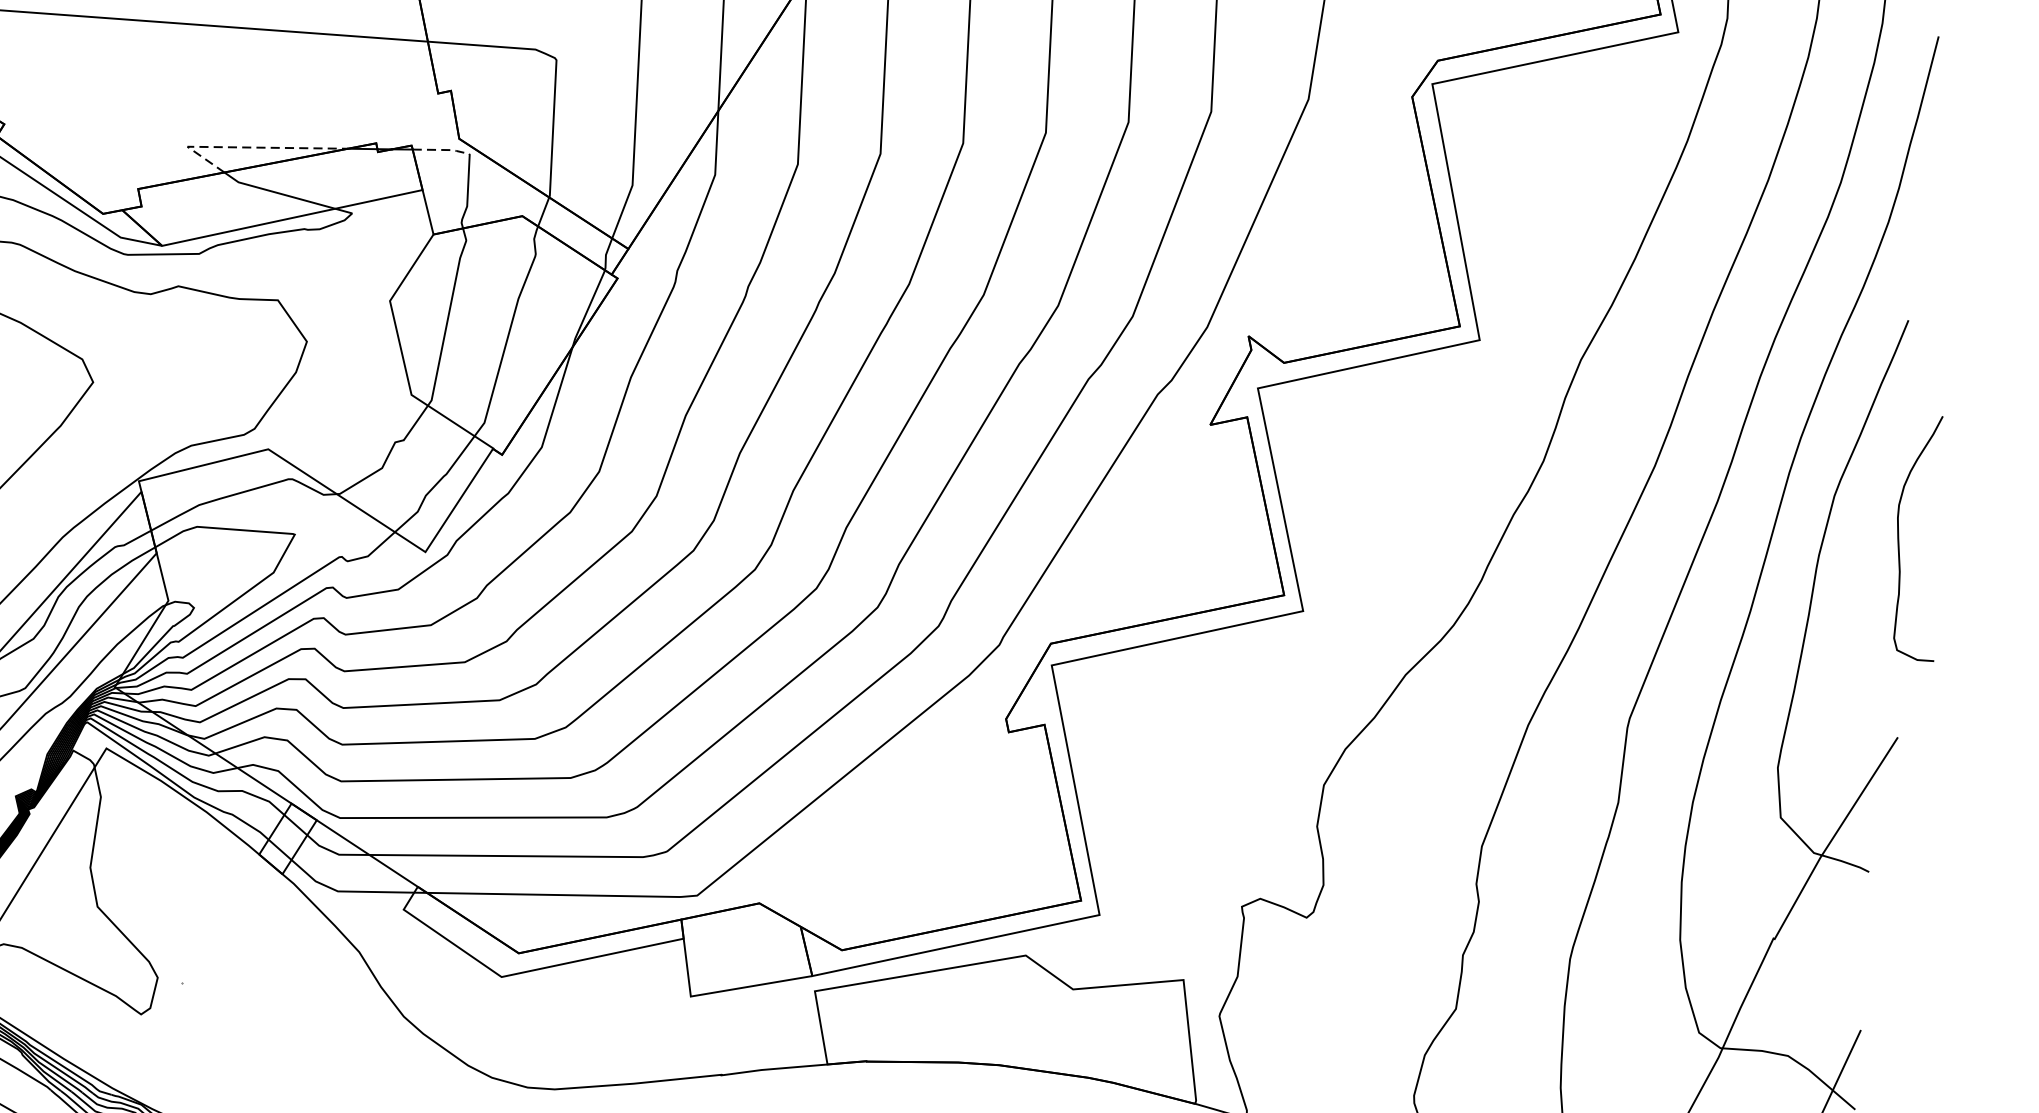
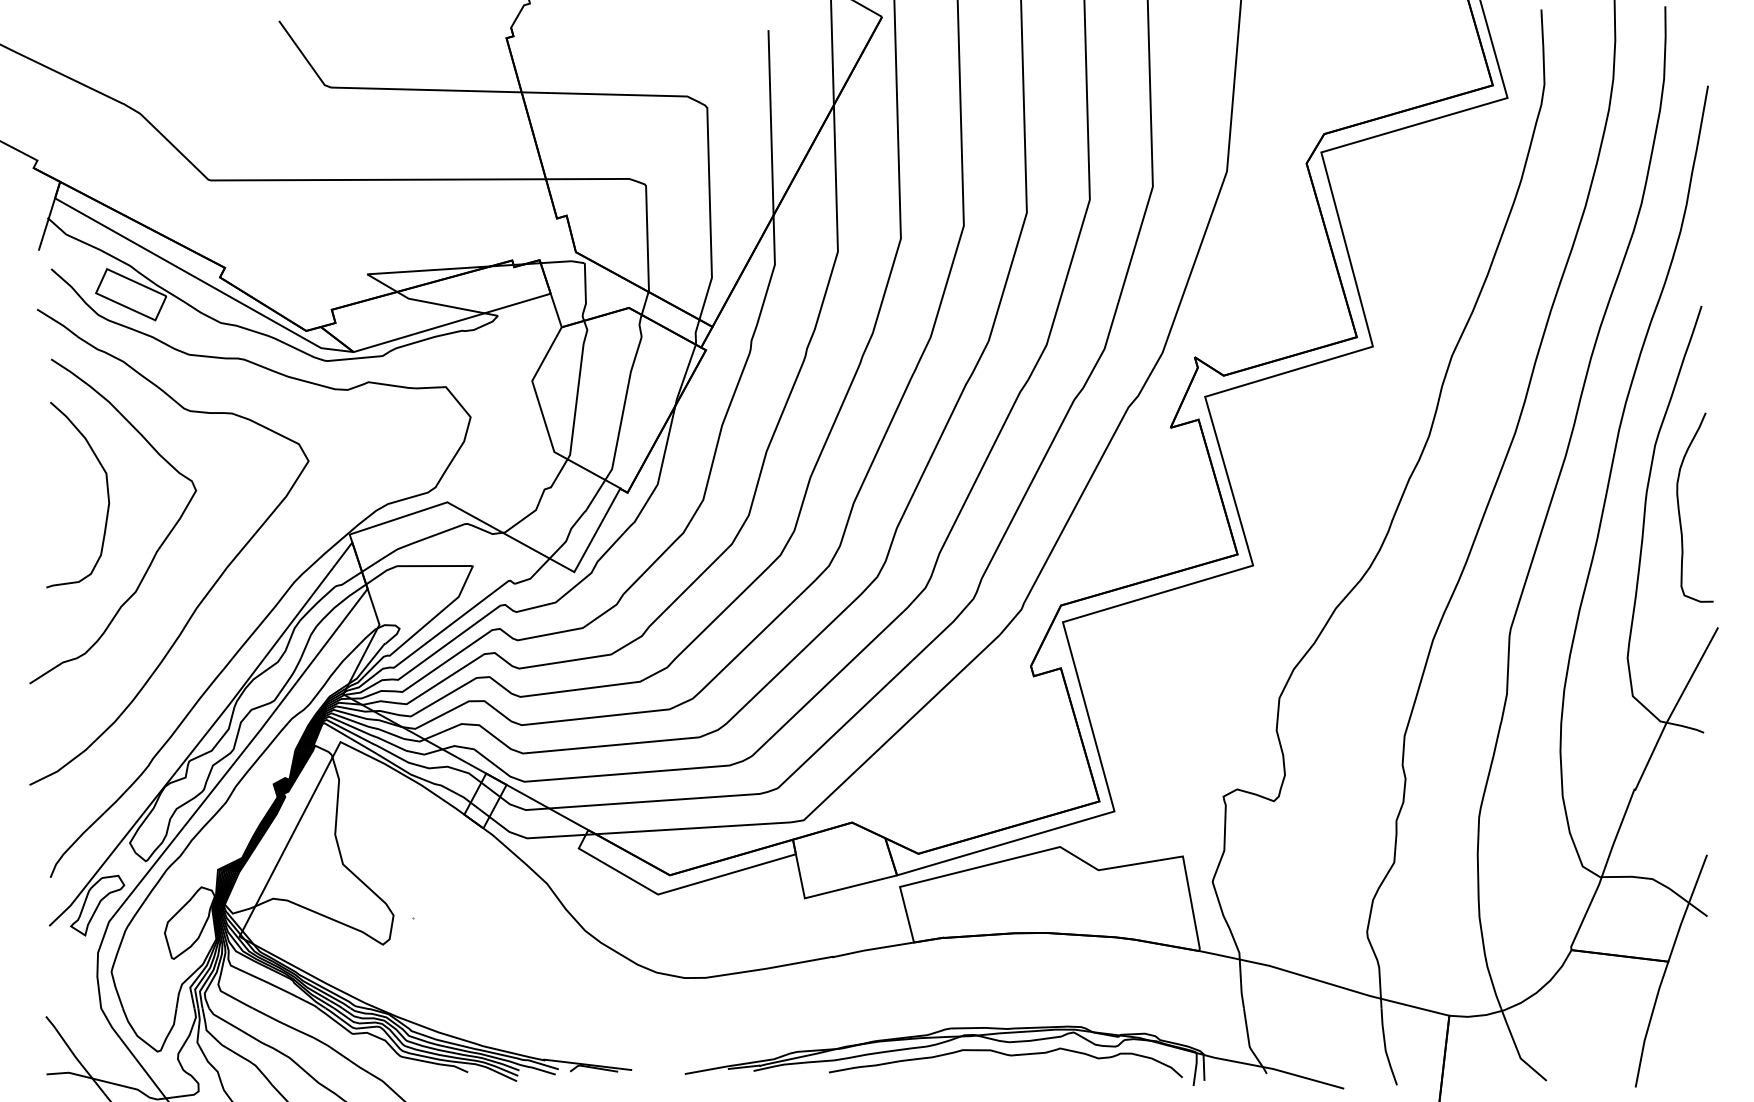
line: (244, 147) -> (411, 271), dashed -> solid
line: (443, 149) -> (564, 261), dashed -> solid
curve: (1899, 536) -> (1679, 507), moved

